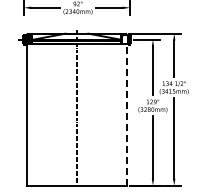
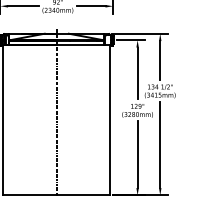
line: (127, 115) -> (110, 120), dashed -> solid

